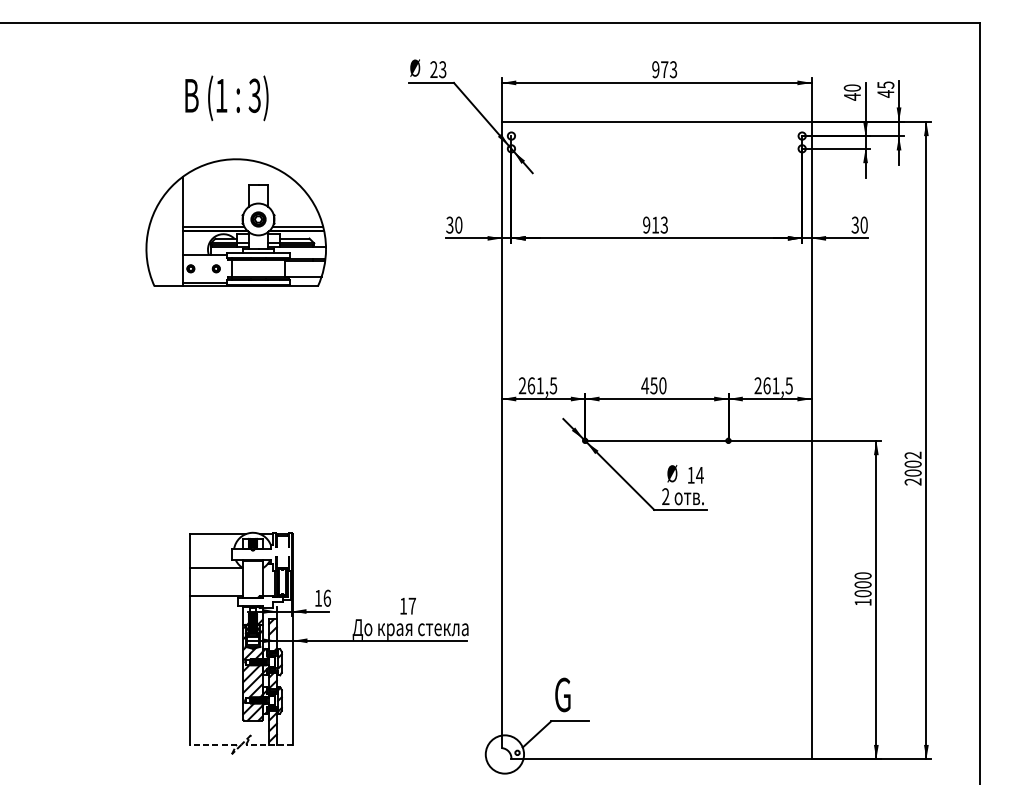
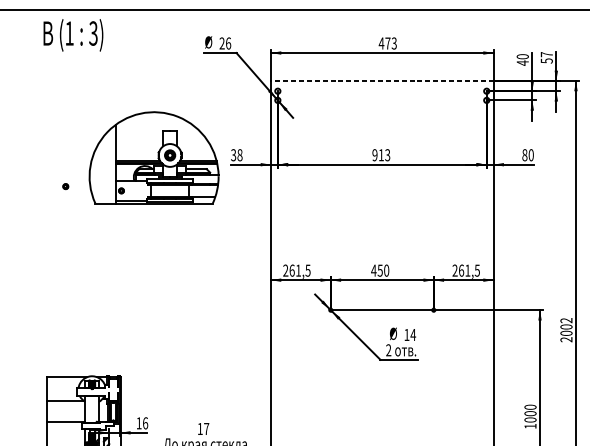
text: (442, 69) -> (228, 43), 23 -> 26
text: (655, 69) -> (381, 43), 973 -> 473
text: (885, 89) -> (546, 57), 45 -> 57
text: (226, 98) -> (73, 35), moved
line: (656, 121) -> (382, 80), solid -> dashed
part: (235, 222) -> (153, 157), moved
text: (854, 224) -> (524, 154), 30 -> 80
text: (458, 225) -> (239, 155), 30 -> 38

